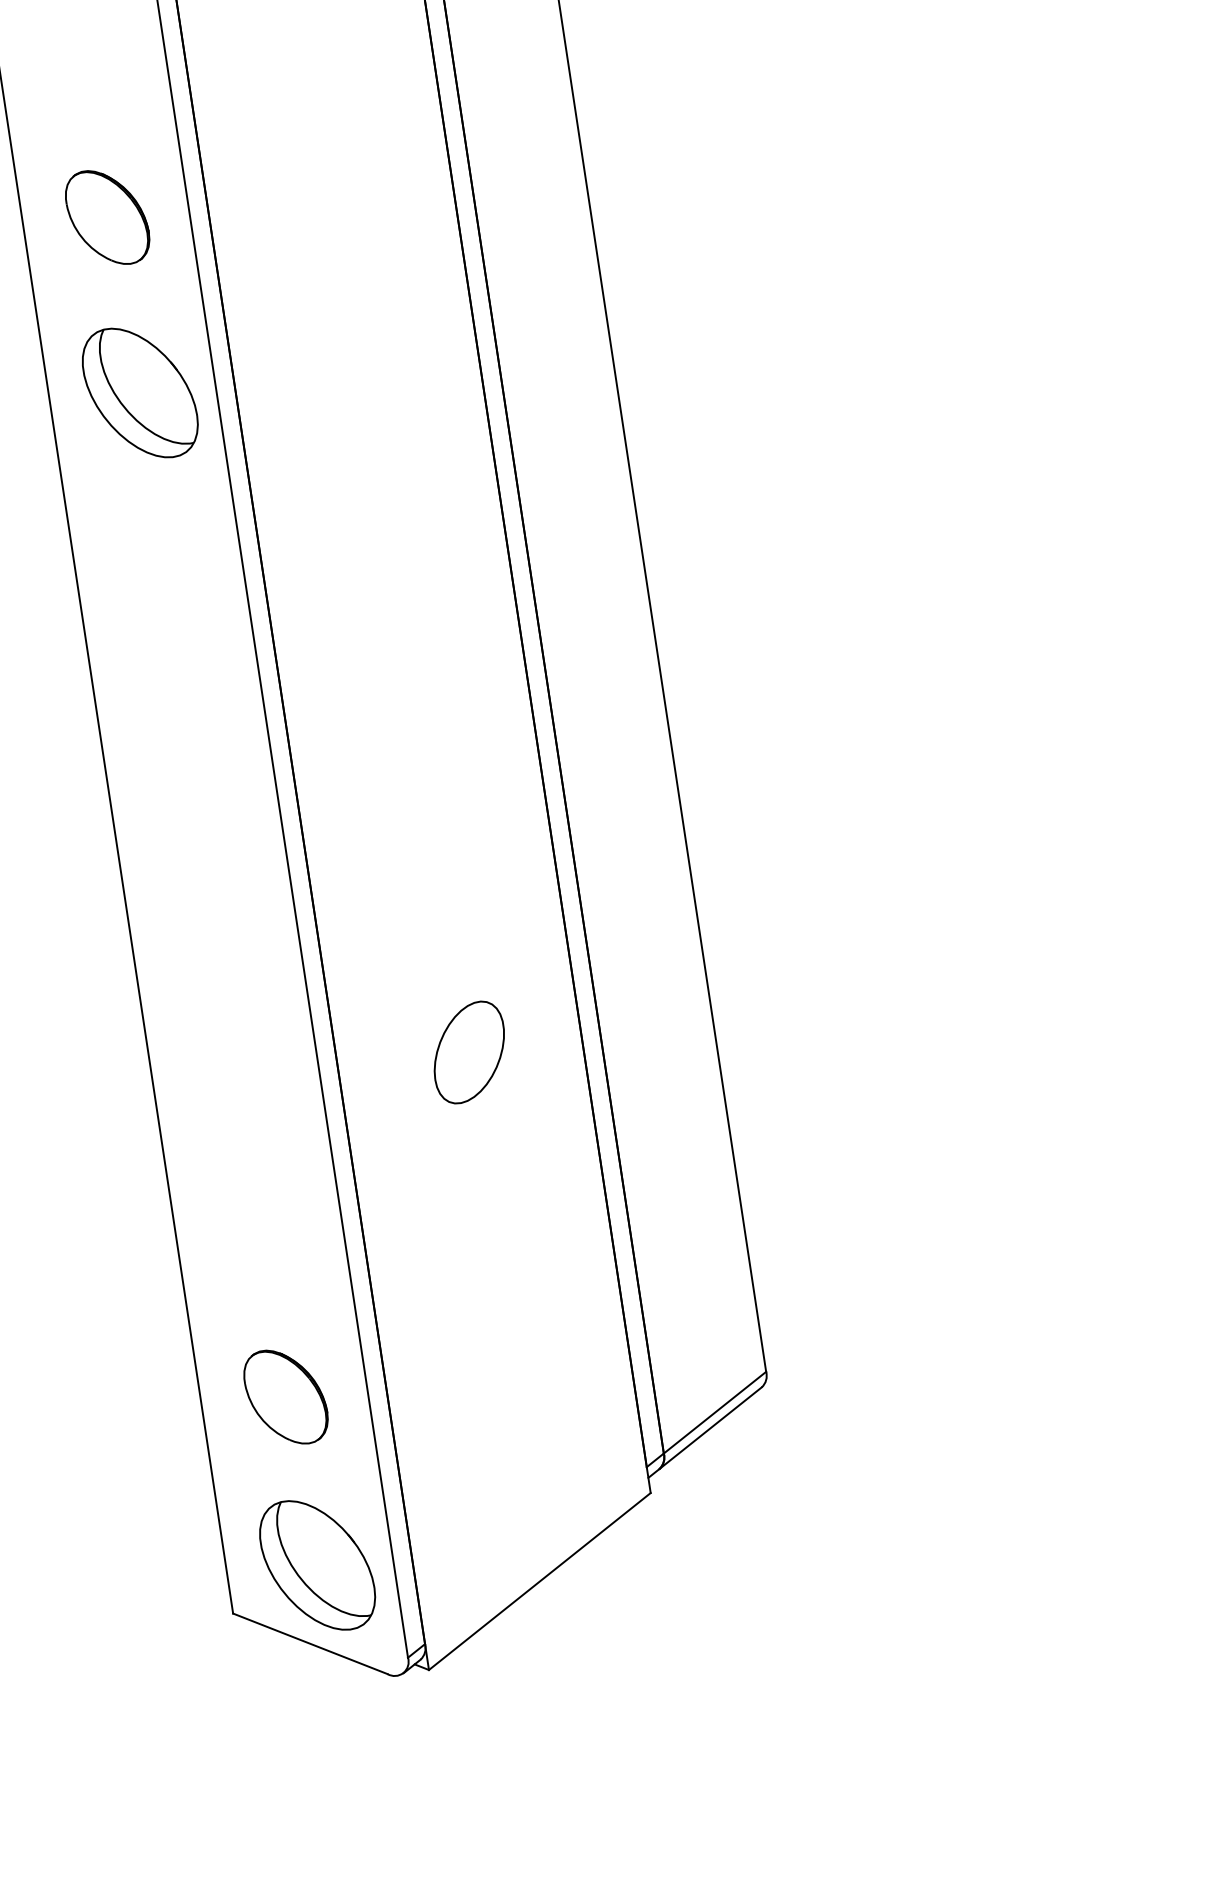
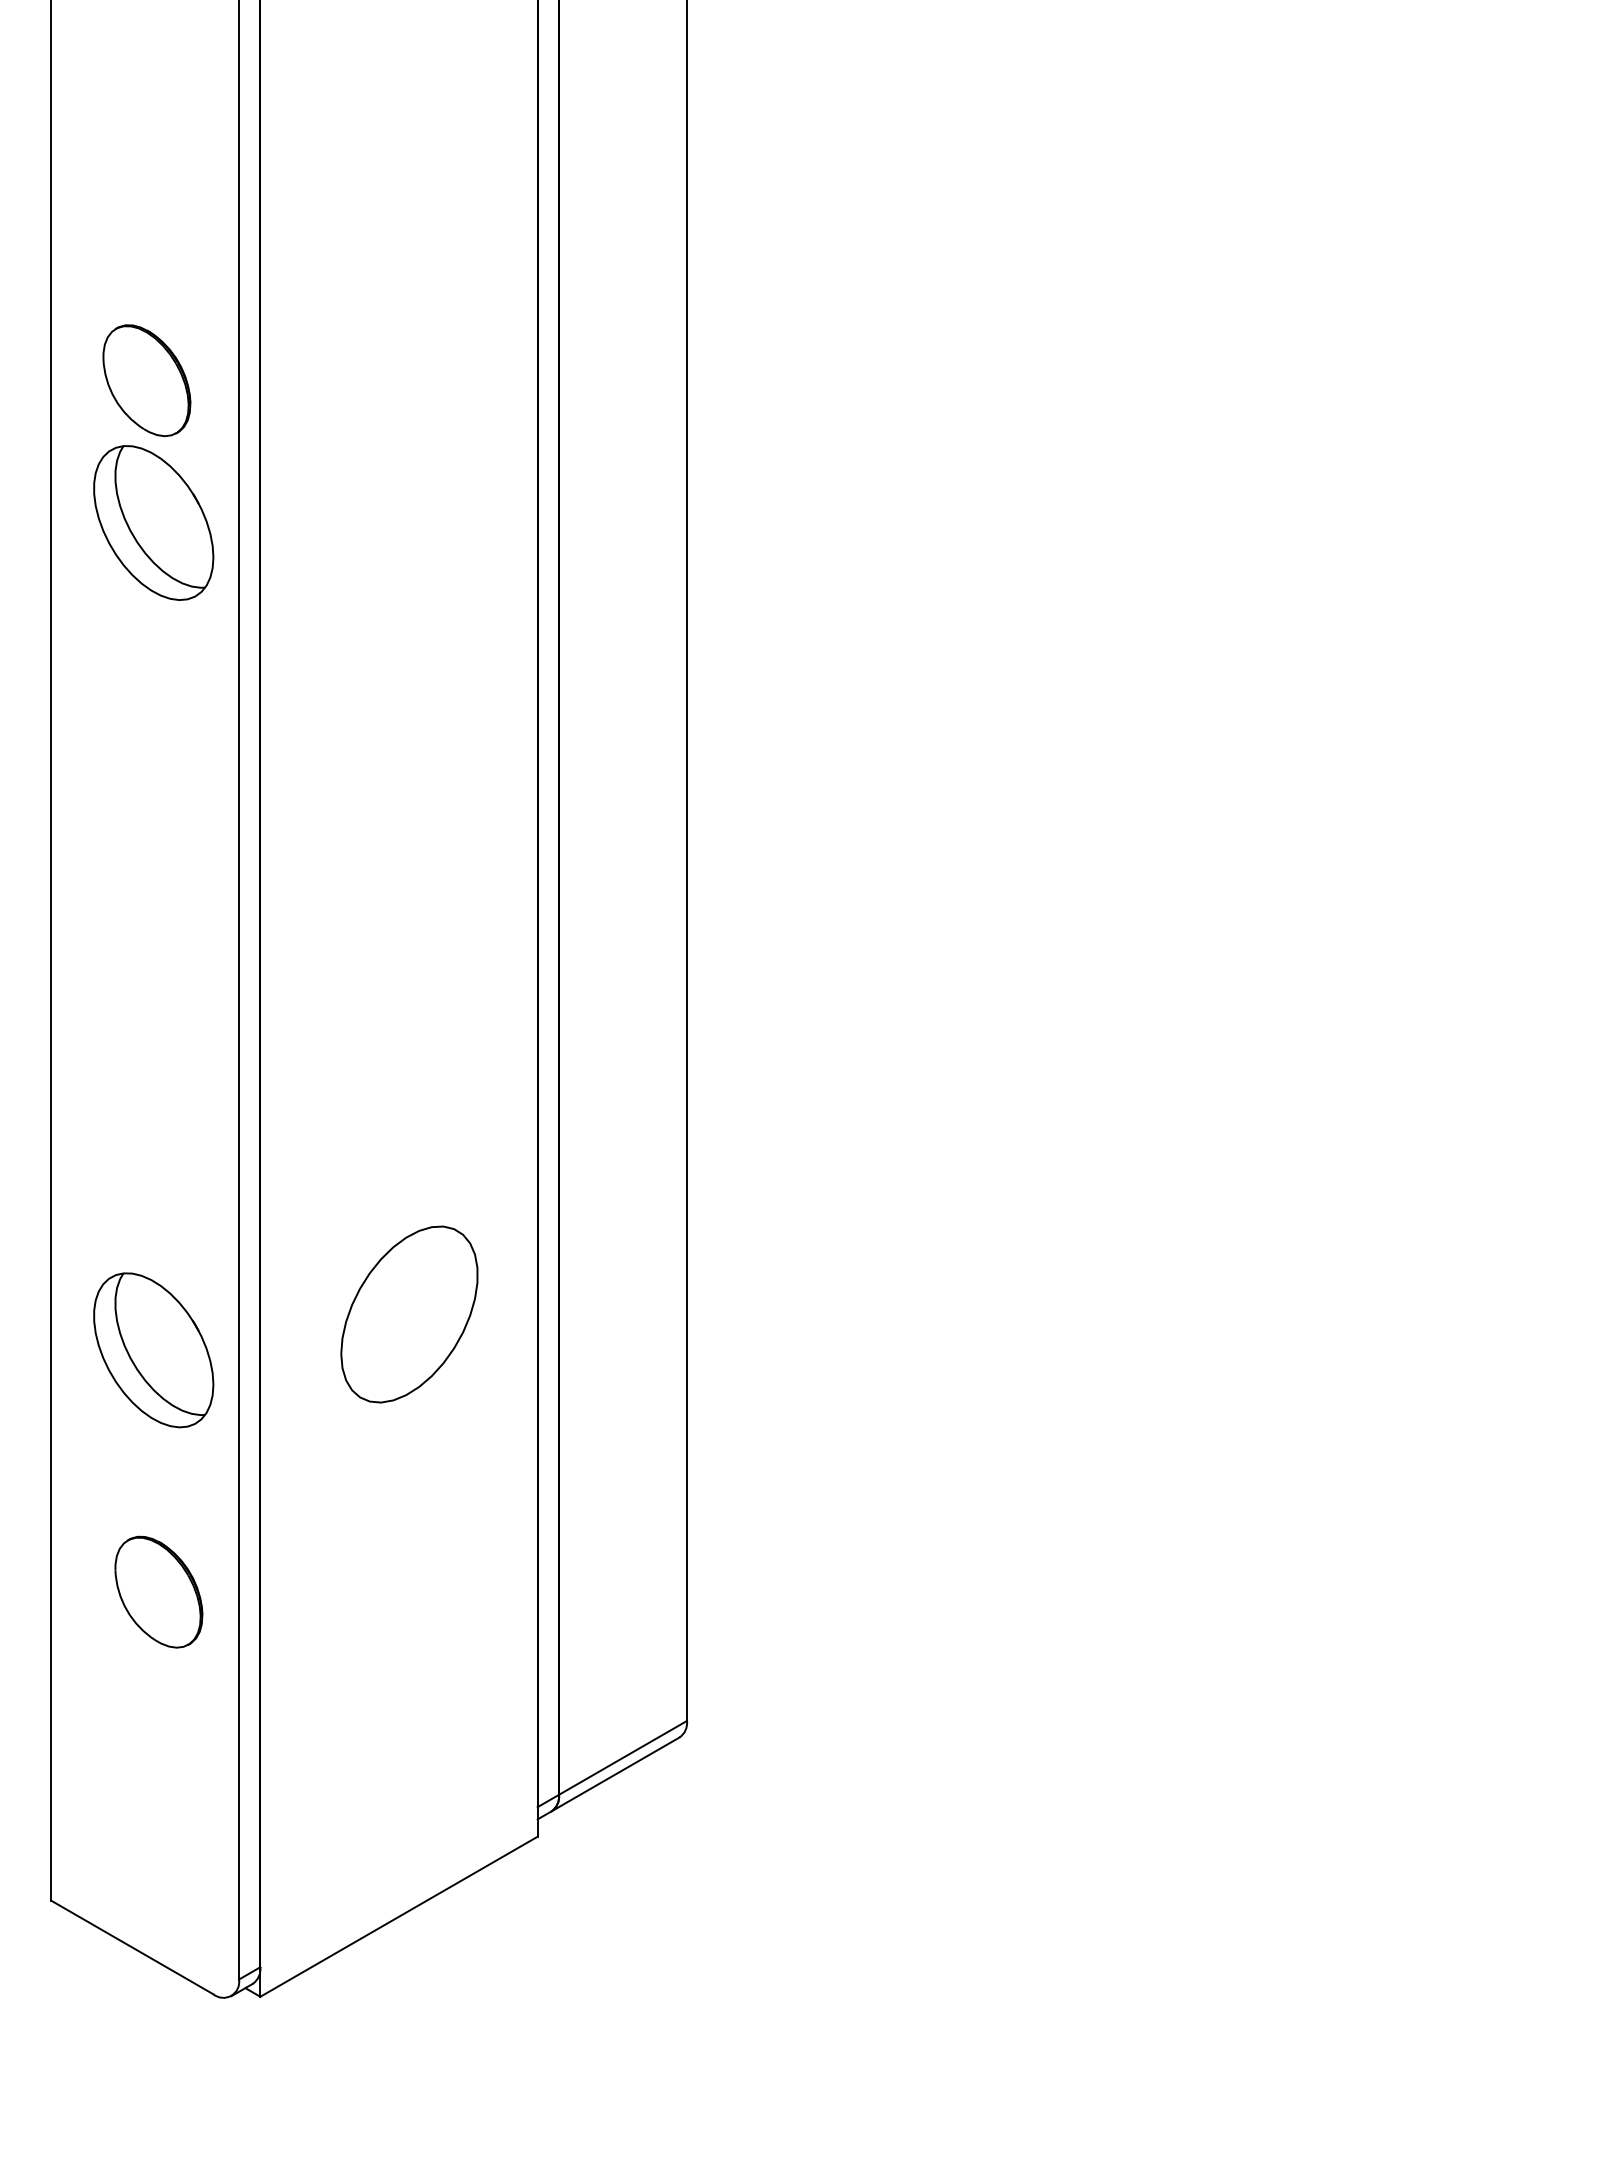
part: (107, 217) -> (146, 380), moved
part: (469, 1052) -> (409, 1314), size x1.6
part: (285, 1396) -> (158, 1591), moved
part: (317, 1565) -> (153, 1350), moved

